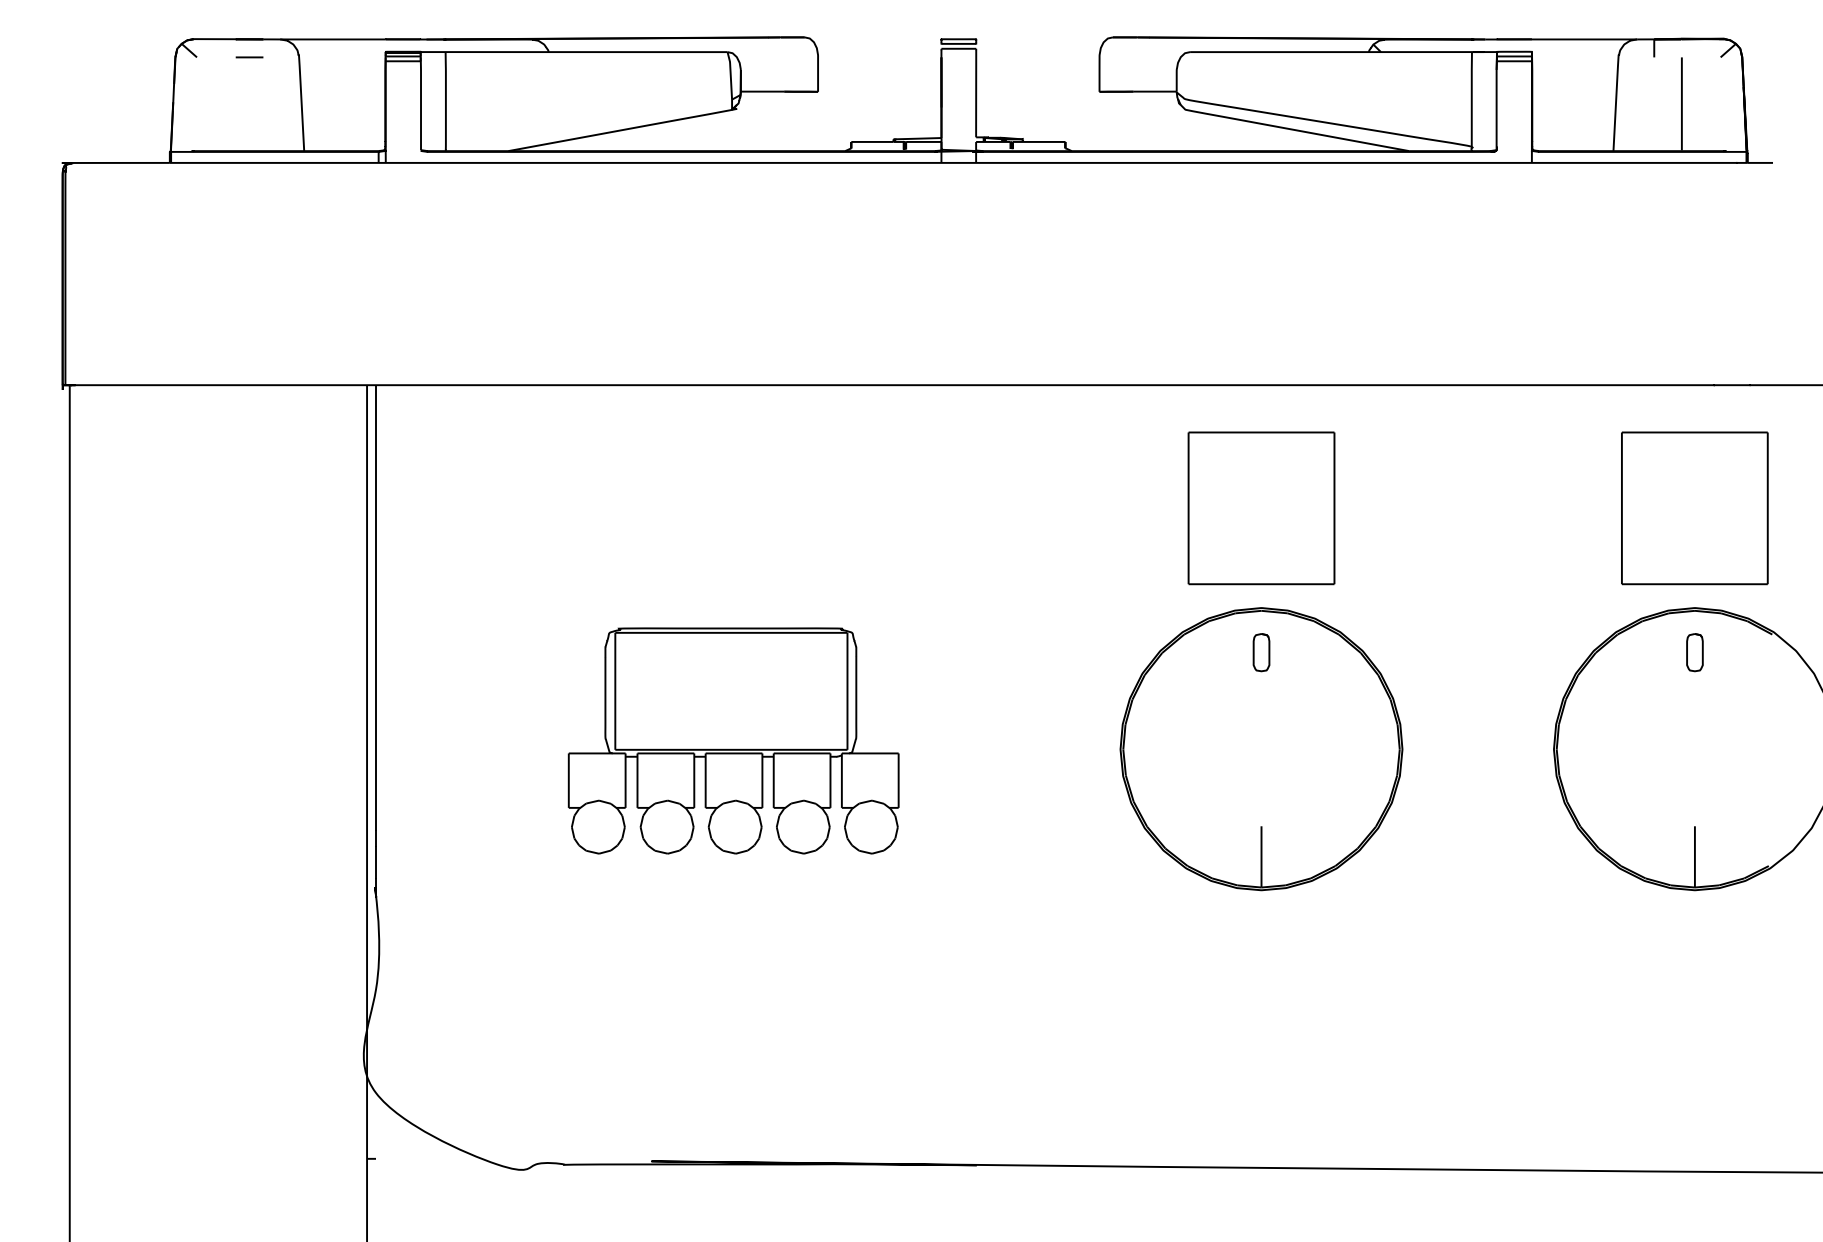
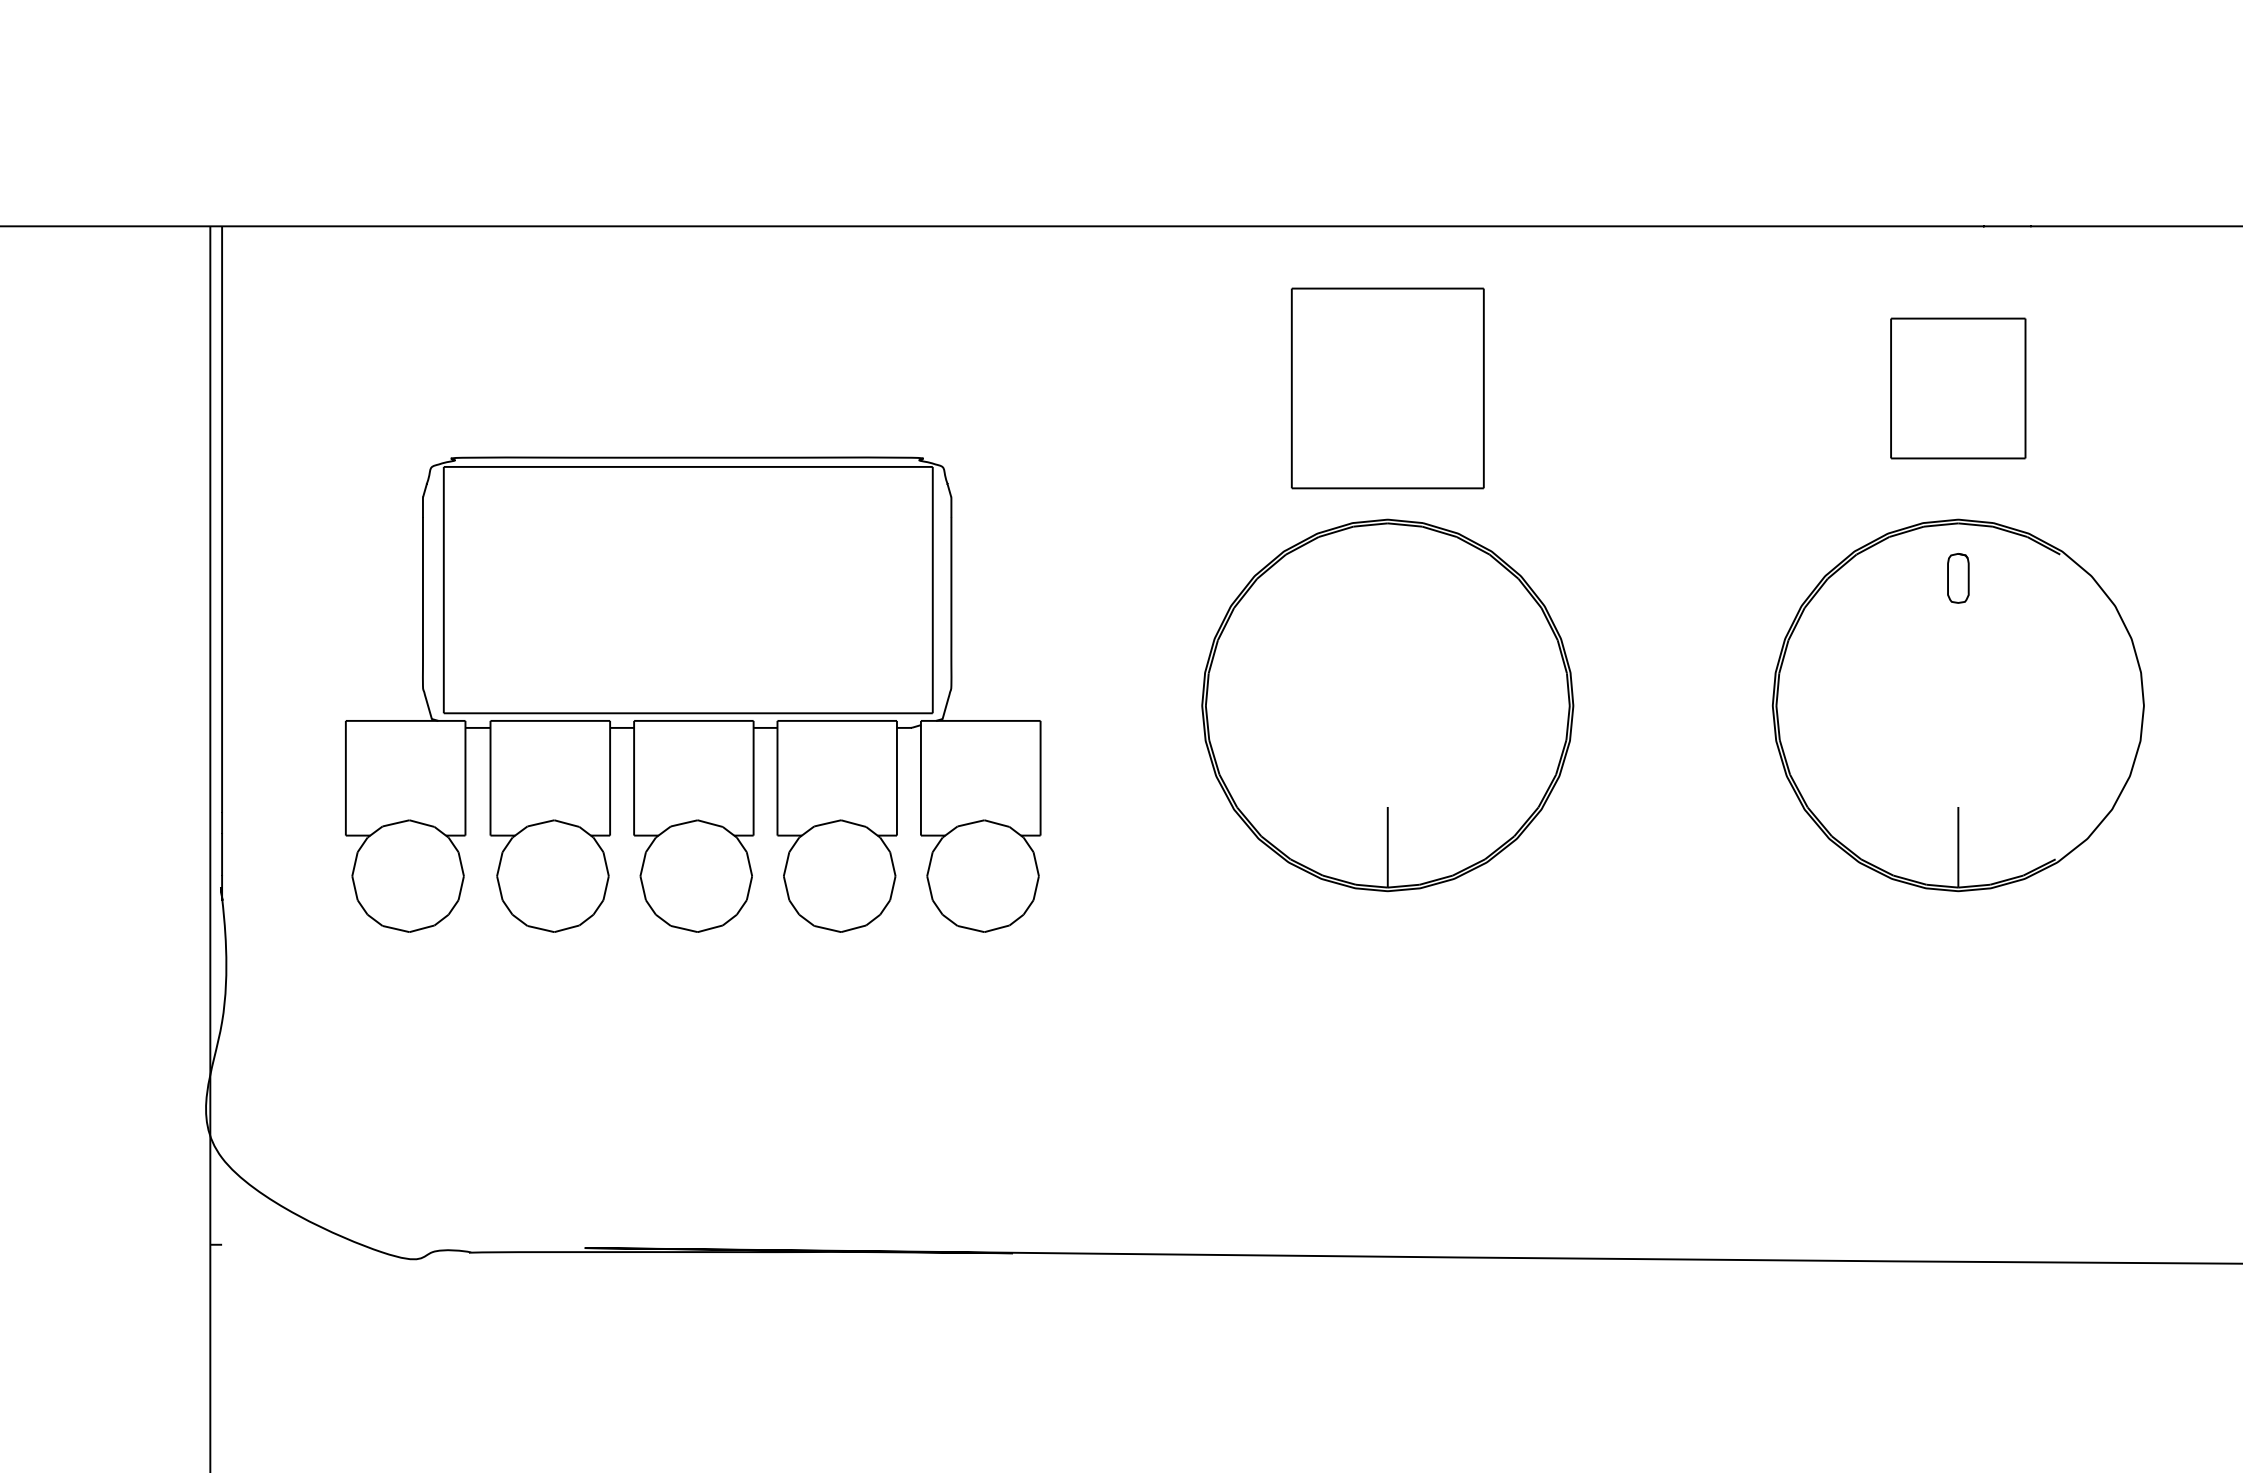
part: (1694, 508) -> (1957, 388), size x0.7
part: (1261, 652) -> (1387, 578), removed
part: (733, 740) -> (692, 694), size x1.6

